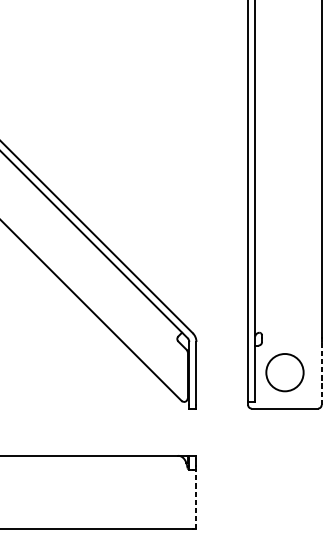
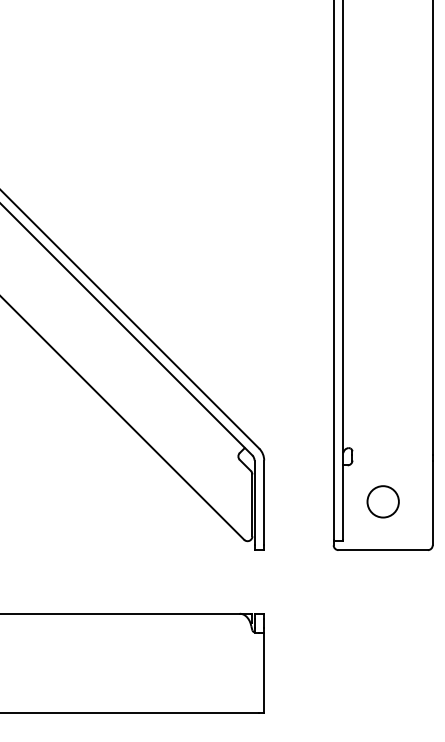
circle: (284, 372) -> (382, 501), size x0.62
line: (321, 373) -> (432, 502), dashed -> solid
line: (196, 499) -> (264, 672), dashed -> solid

